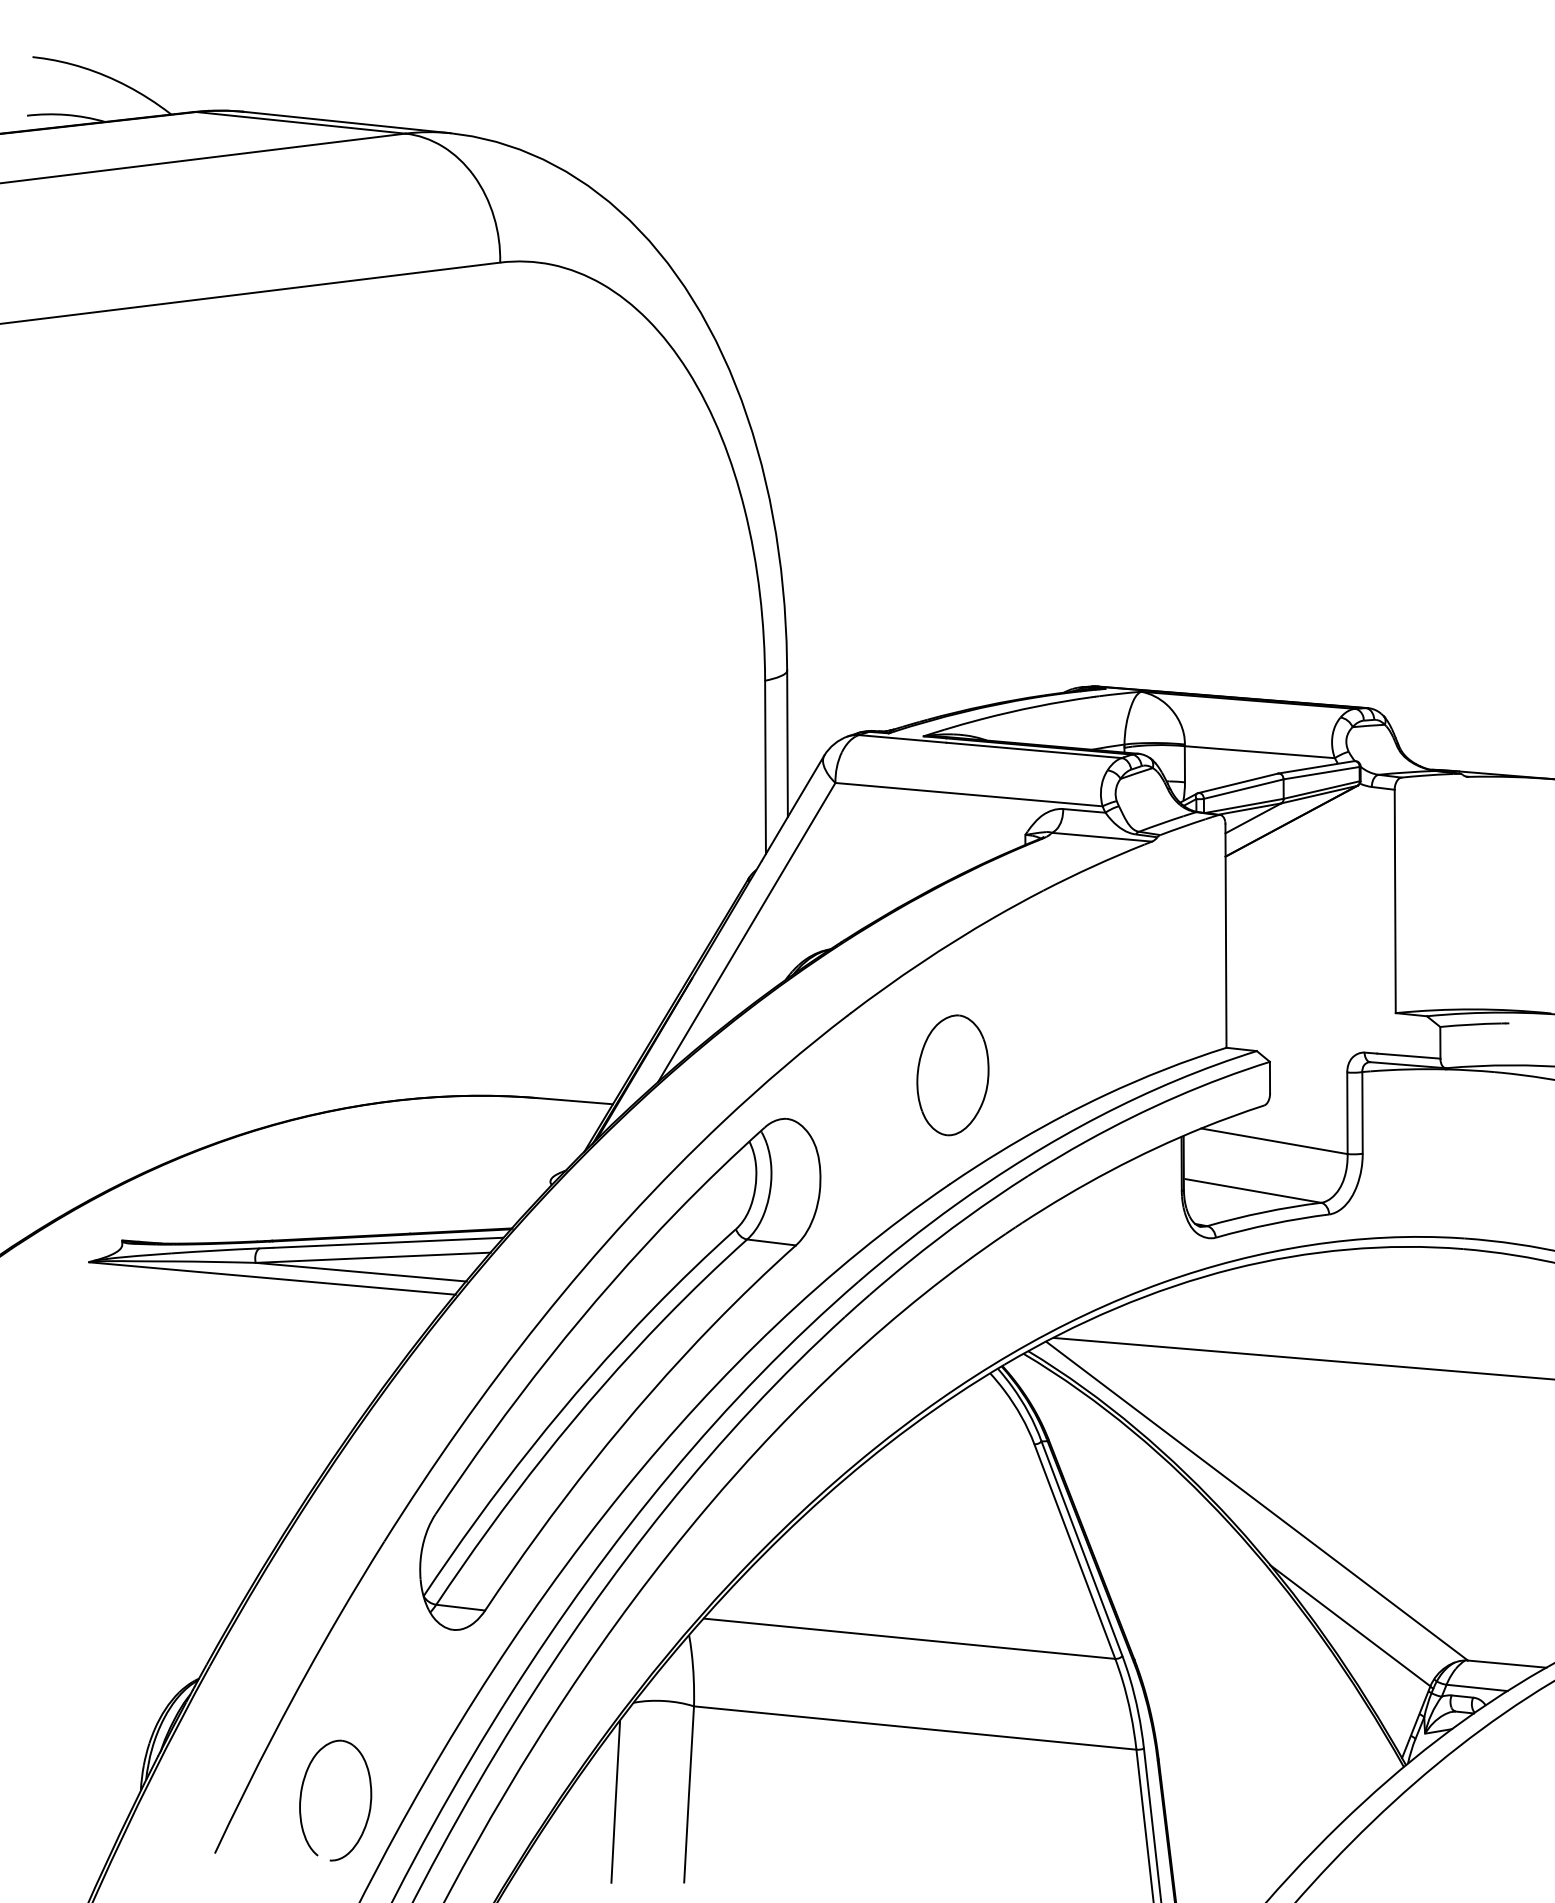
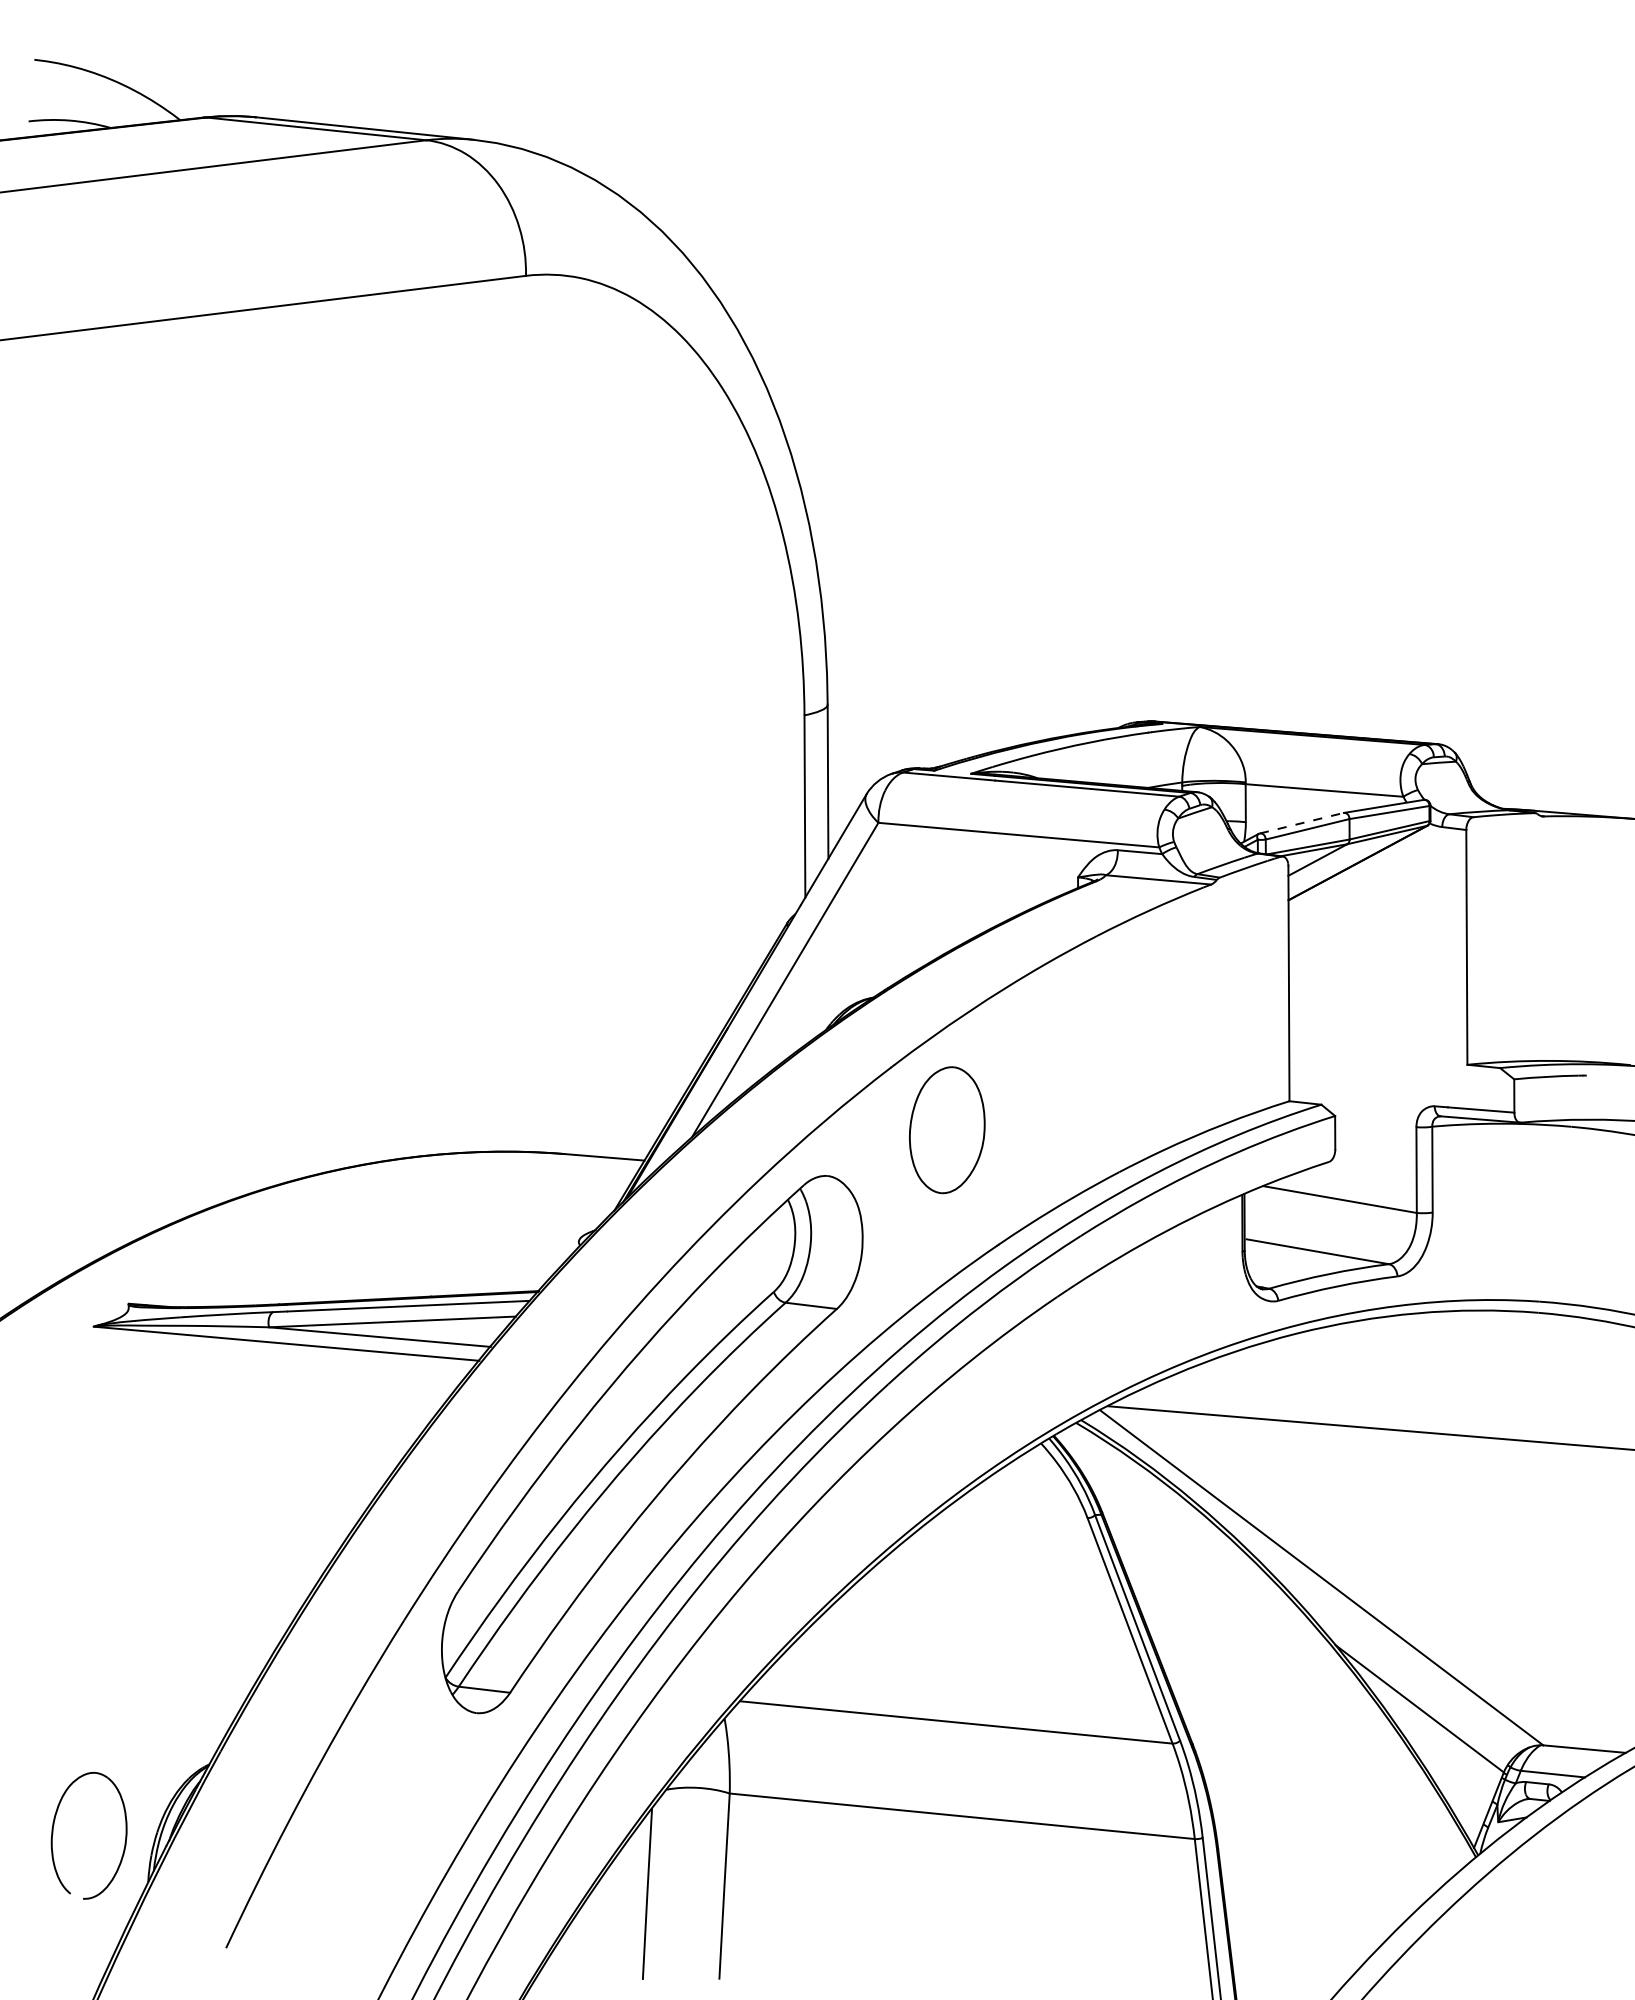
line: (1238, 783) -> (1302, 823), solid -> dashed
part: (952, 1075) -> (946, 1130), moved
part: (301, 1800) -> (53, 1835), moved

